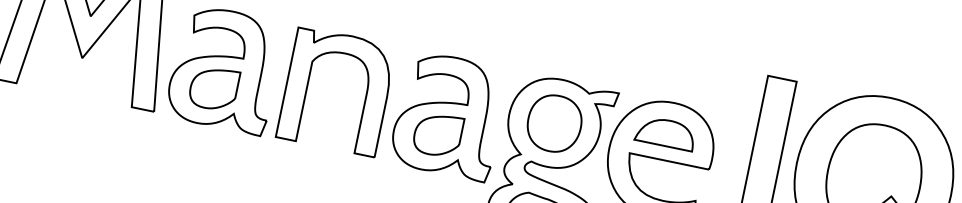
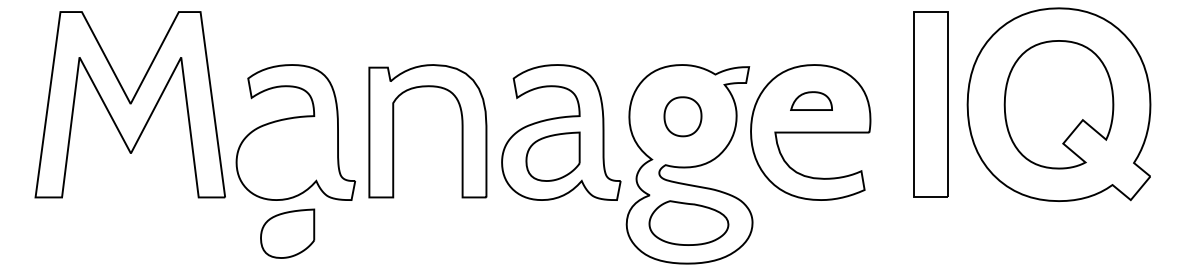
part: (213, 88) -> (287, 233), moved
part: (554, 123) -> (682, 116), size x0.6
part: (665, 132) -> (811, 100), size x0.6

